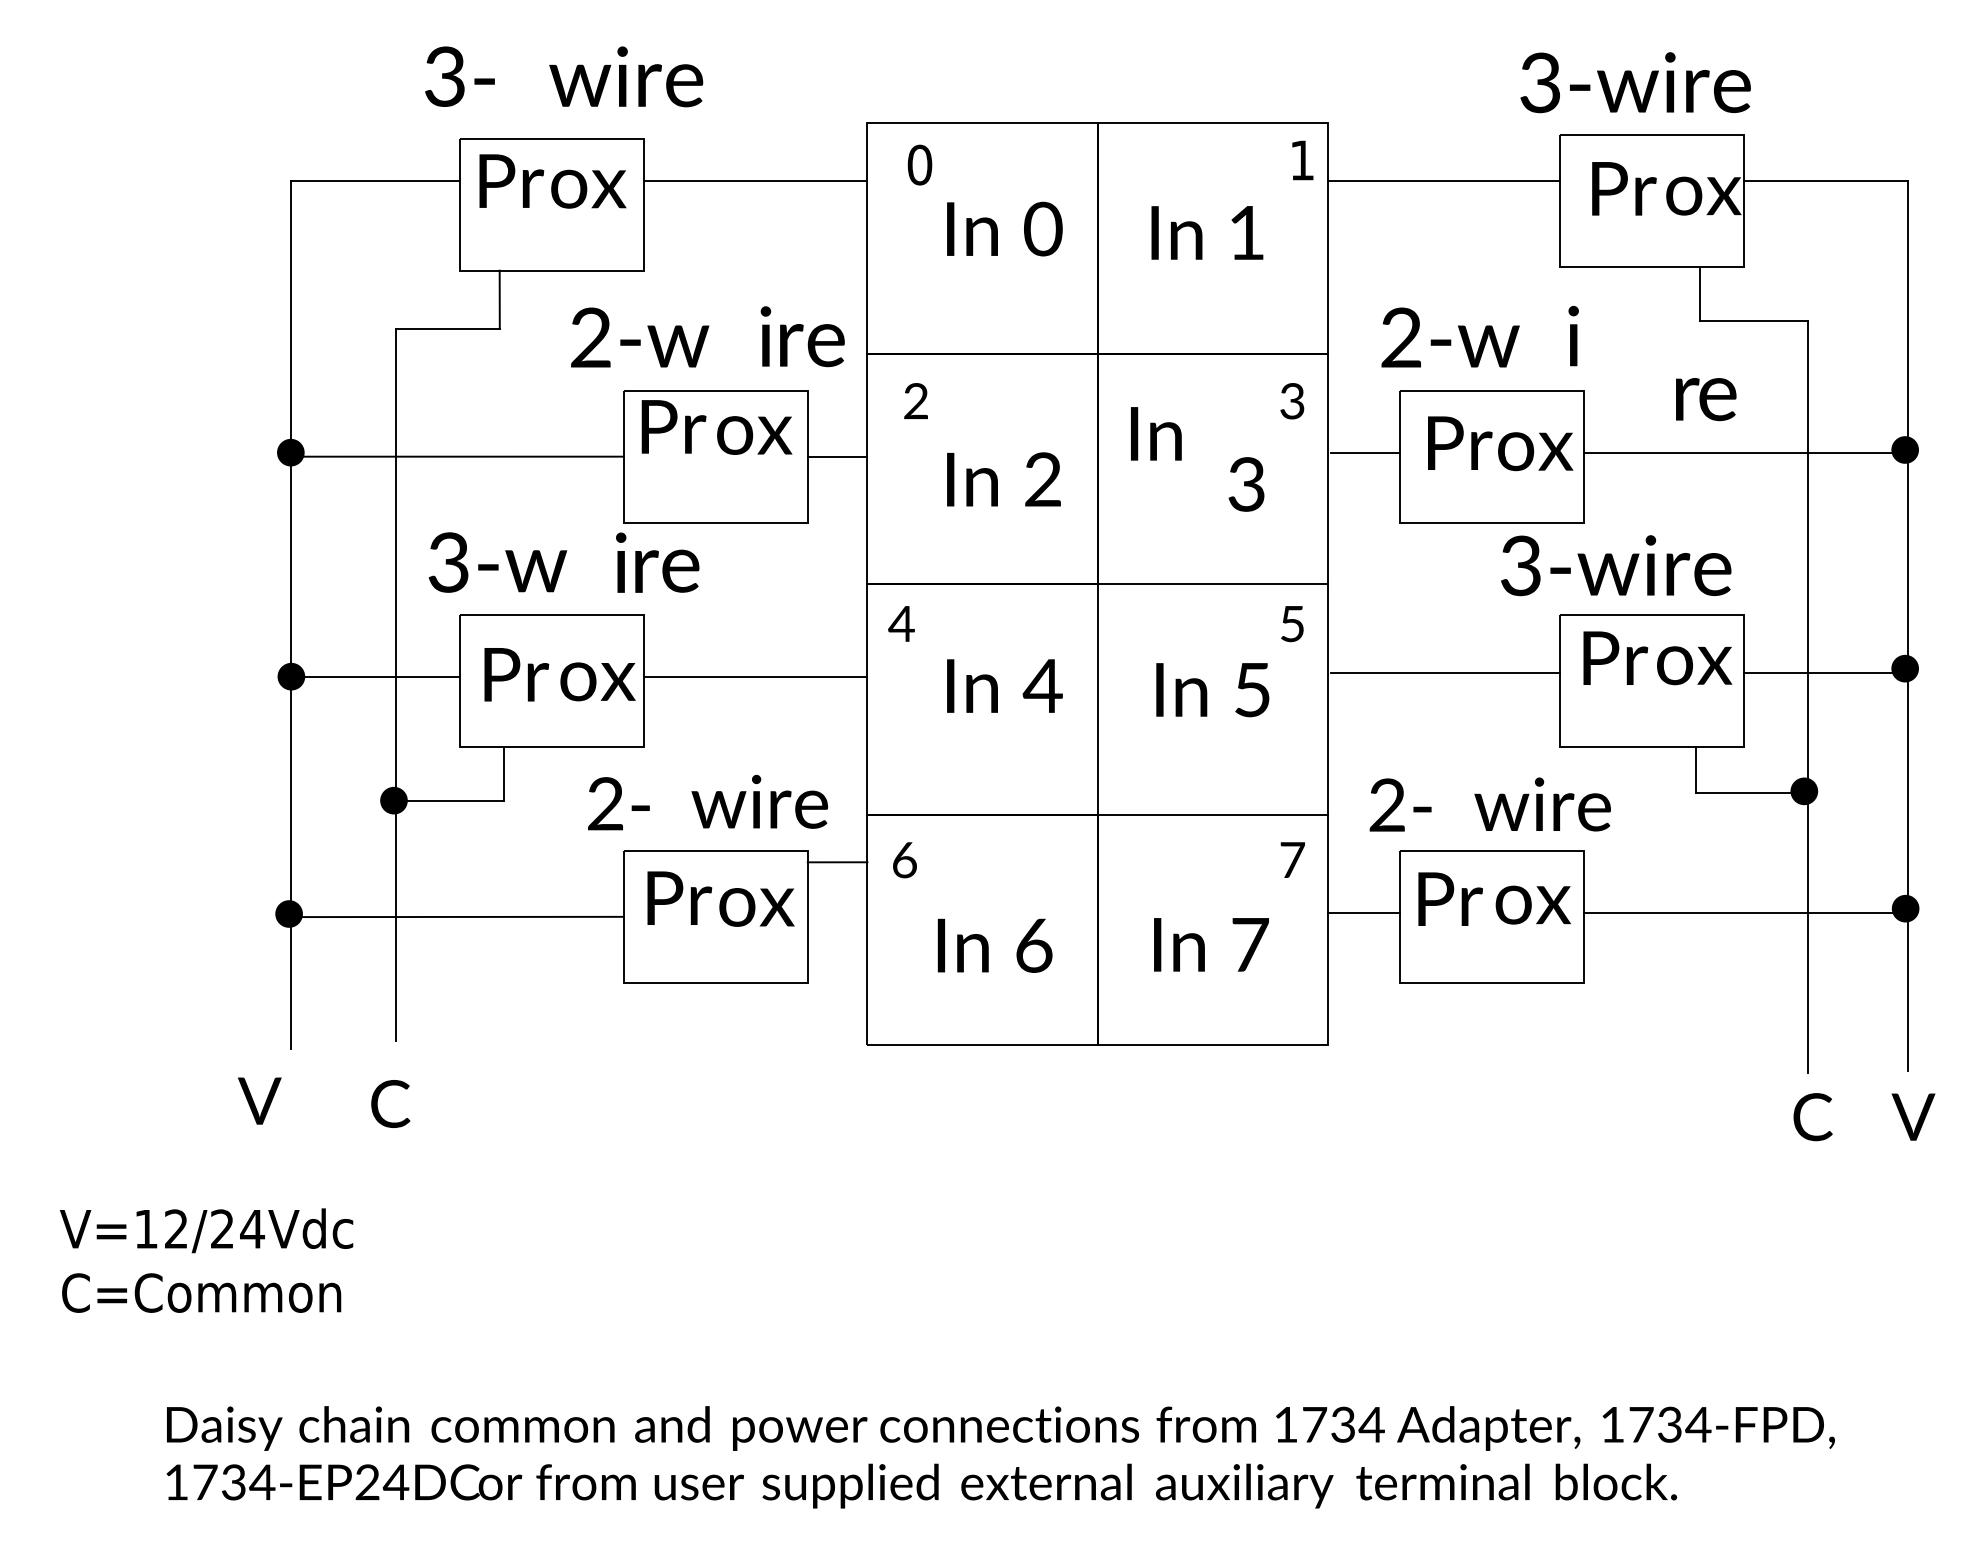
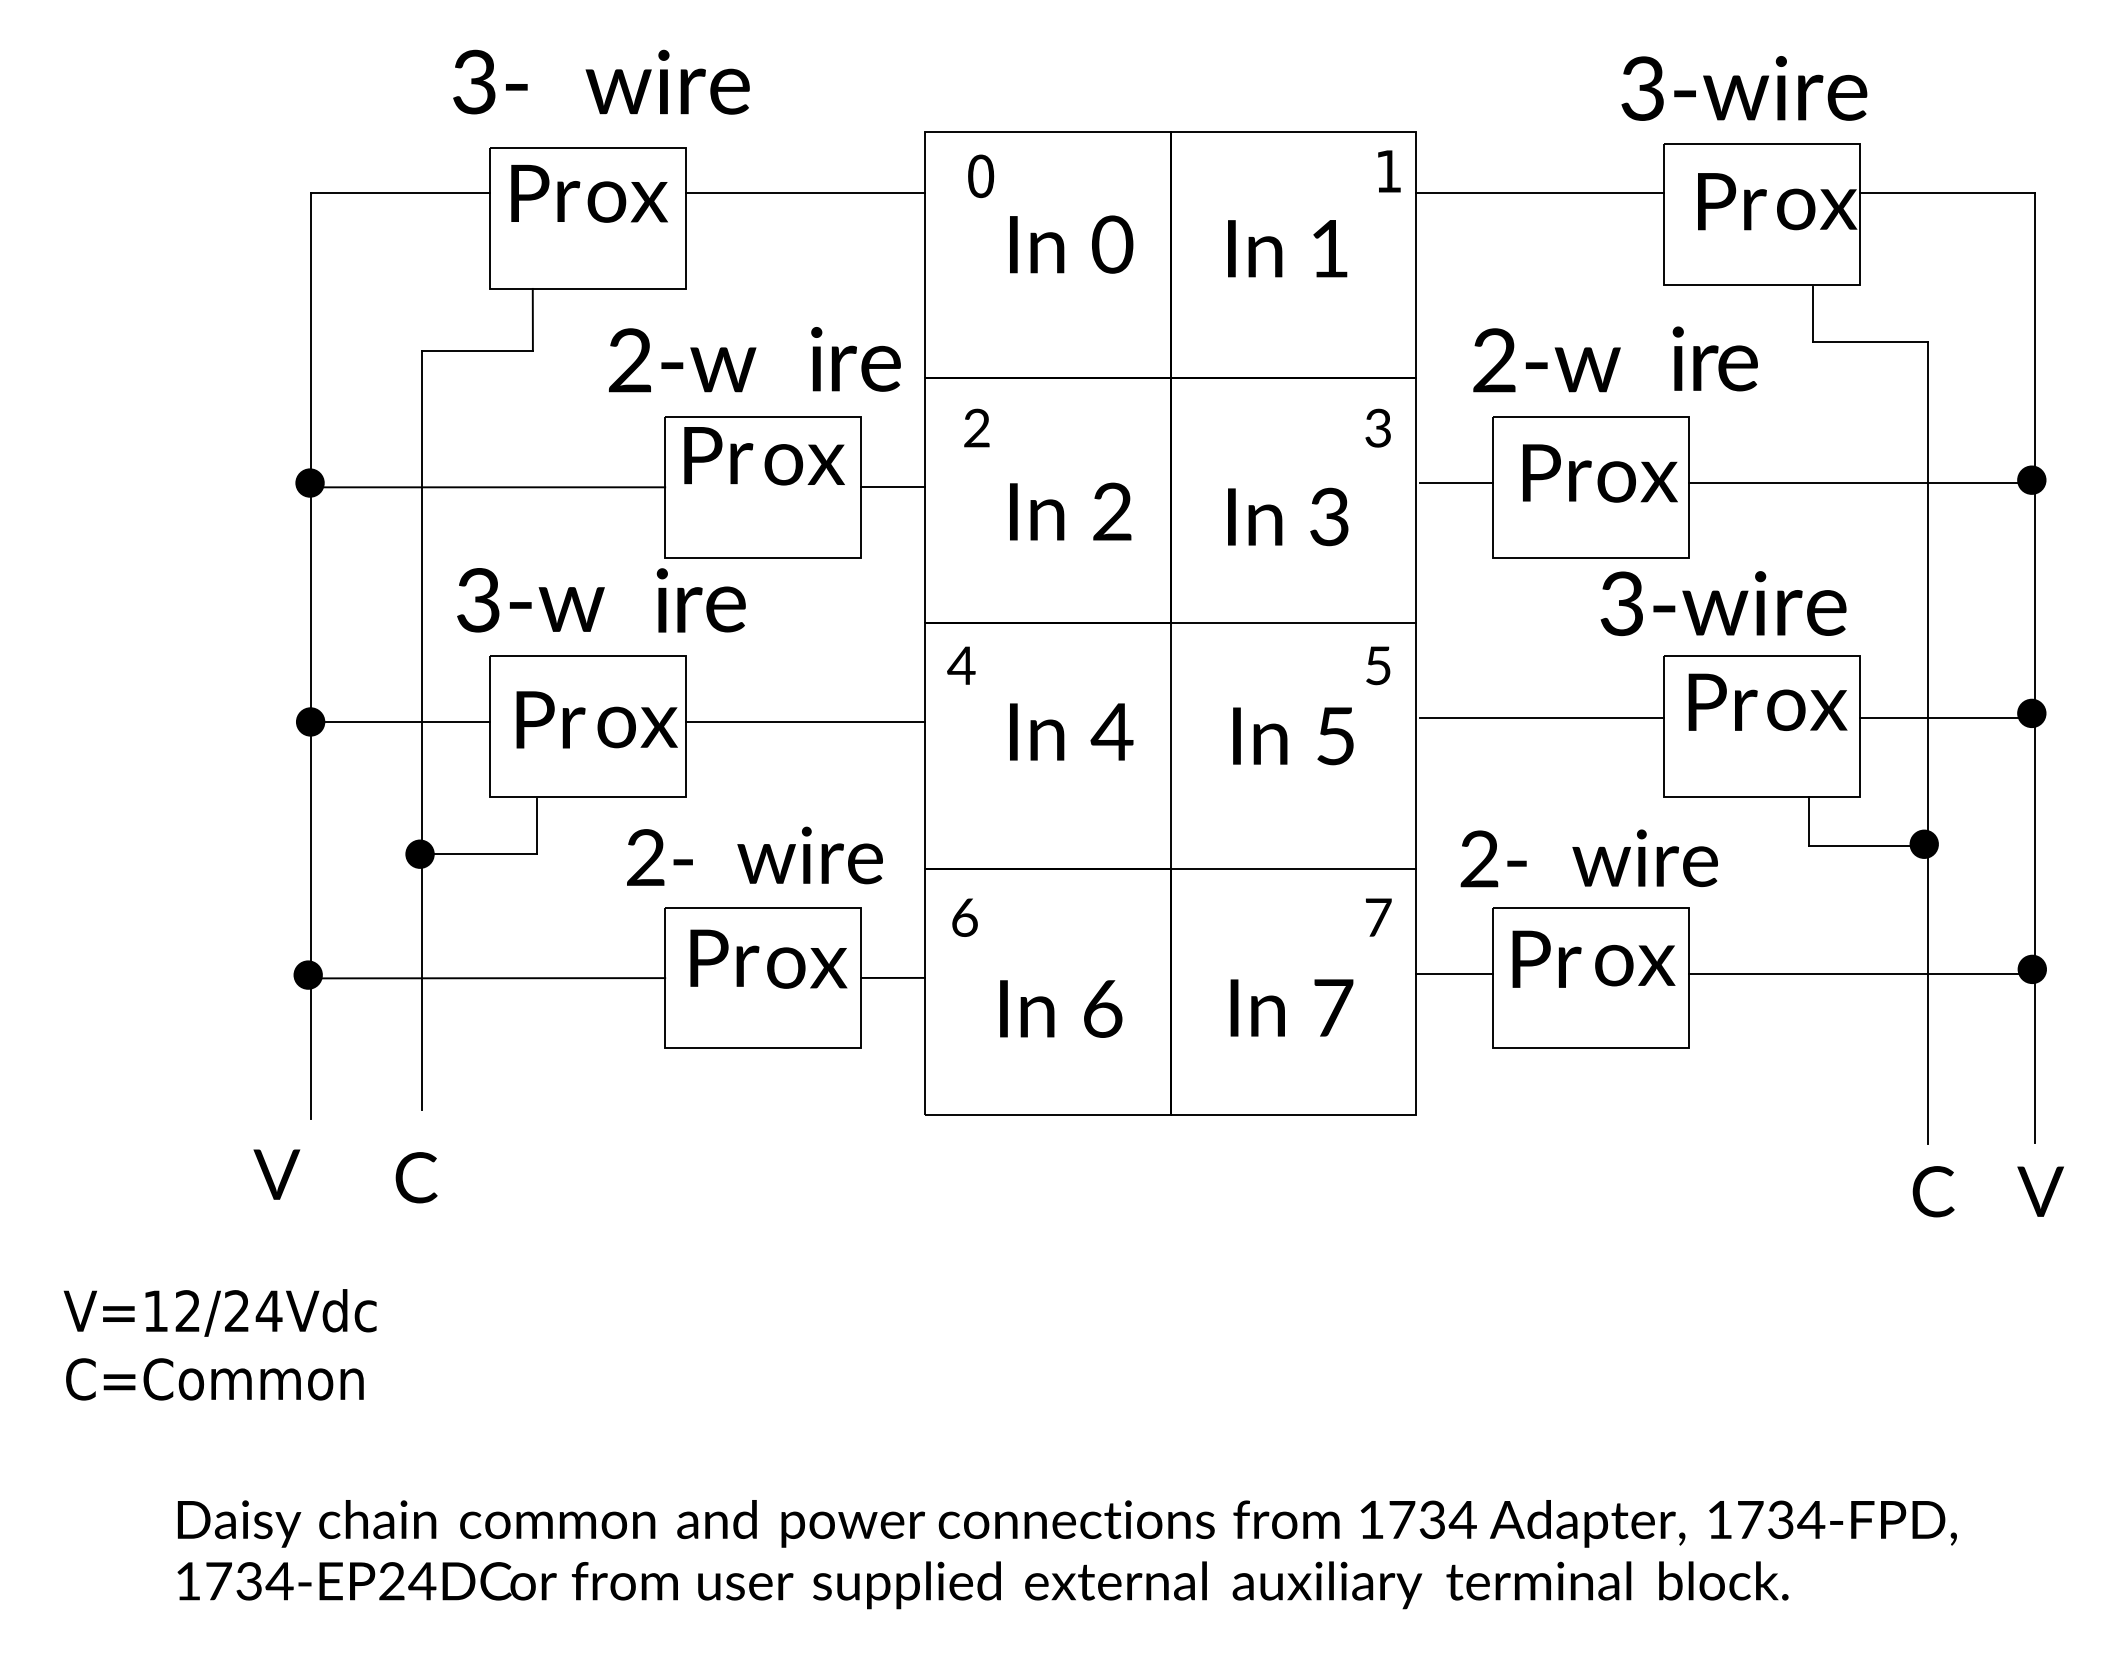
text: (1706, 399) -> (1725, 368), moved
text: (1156, 433) -> (1255, 516), moved
line: (836, 861) -> (892, 977), moved

